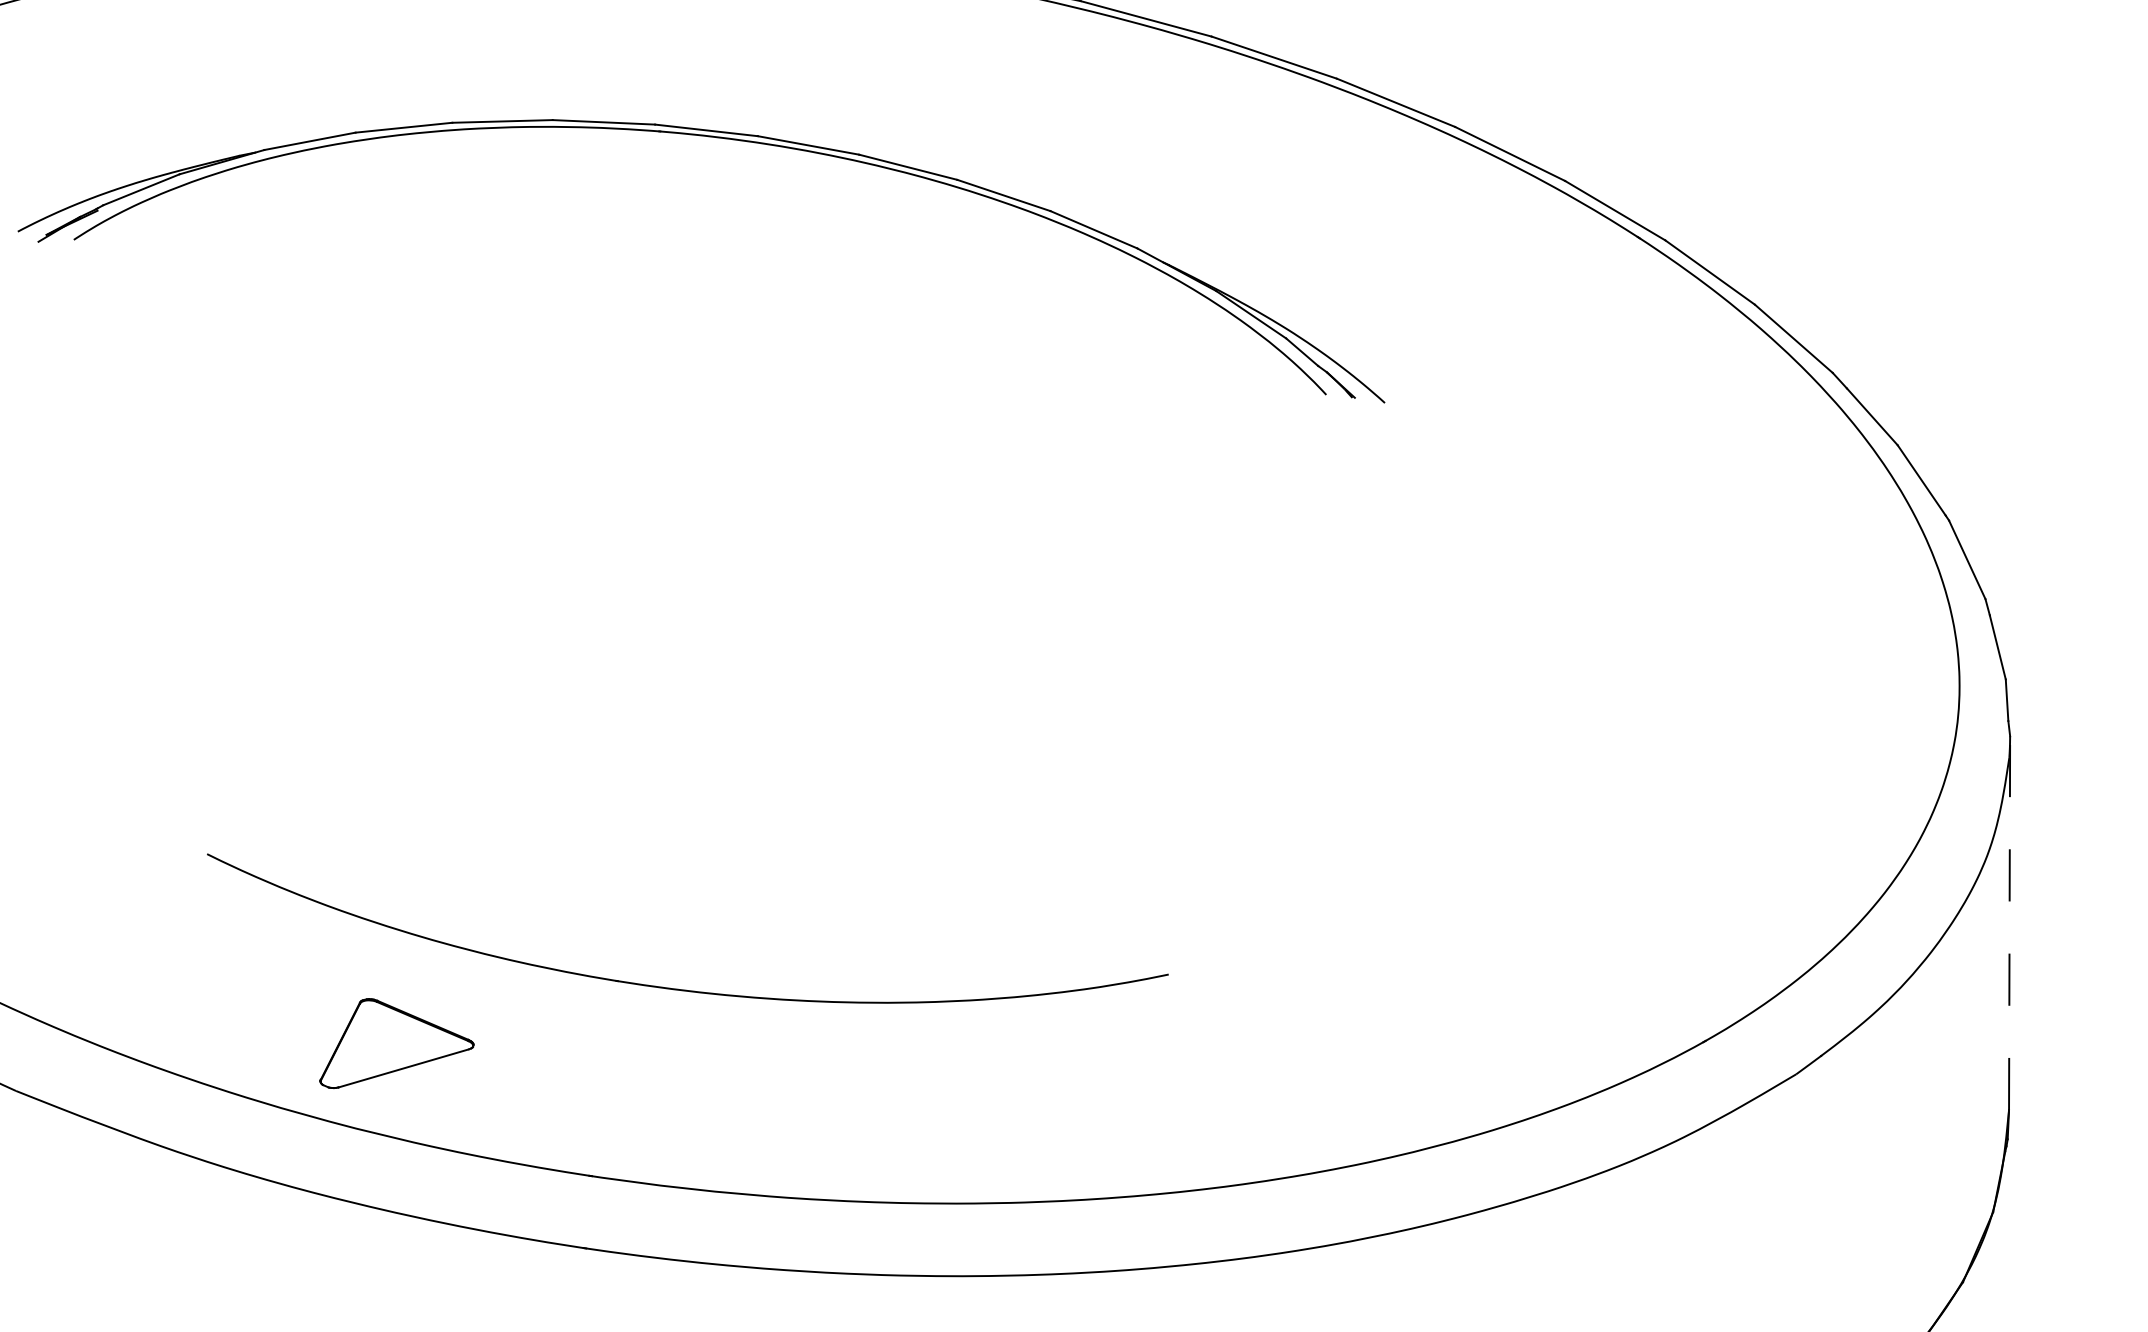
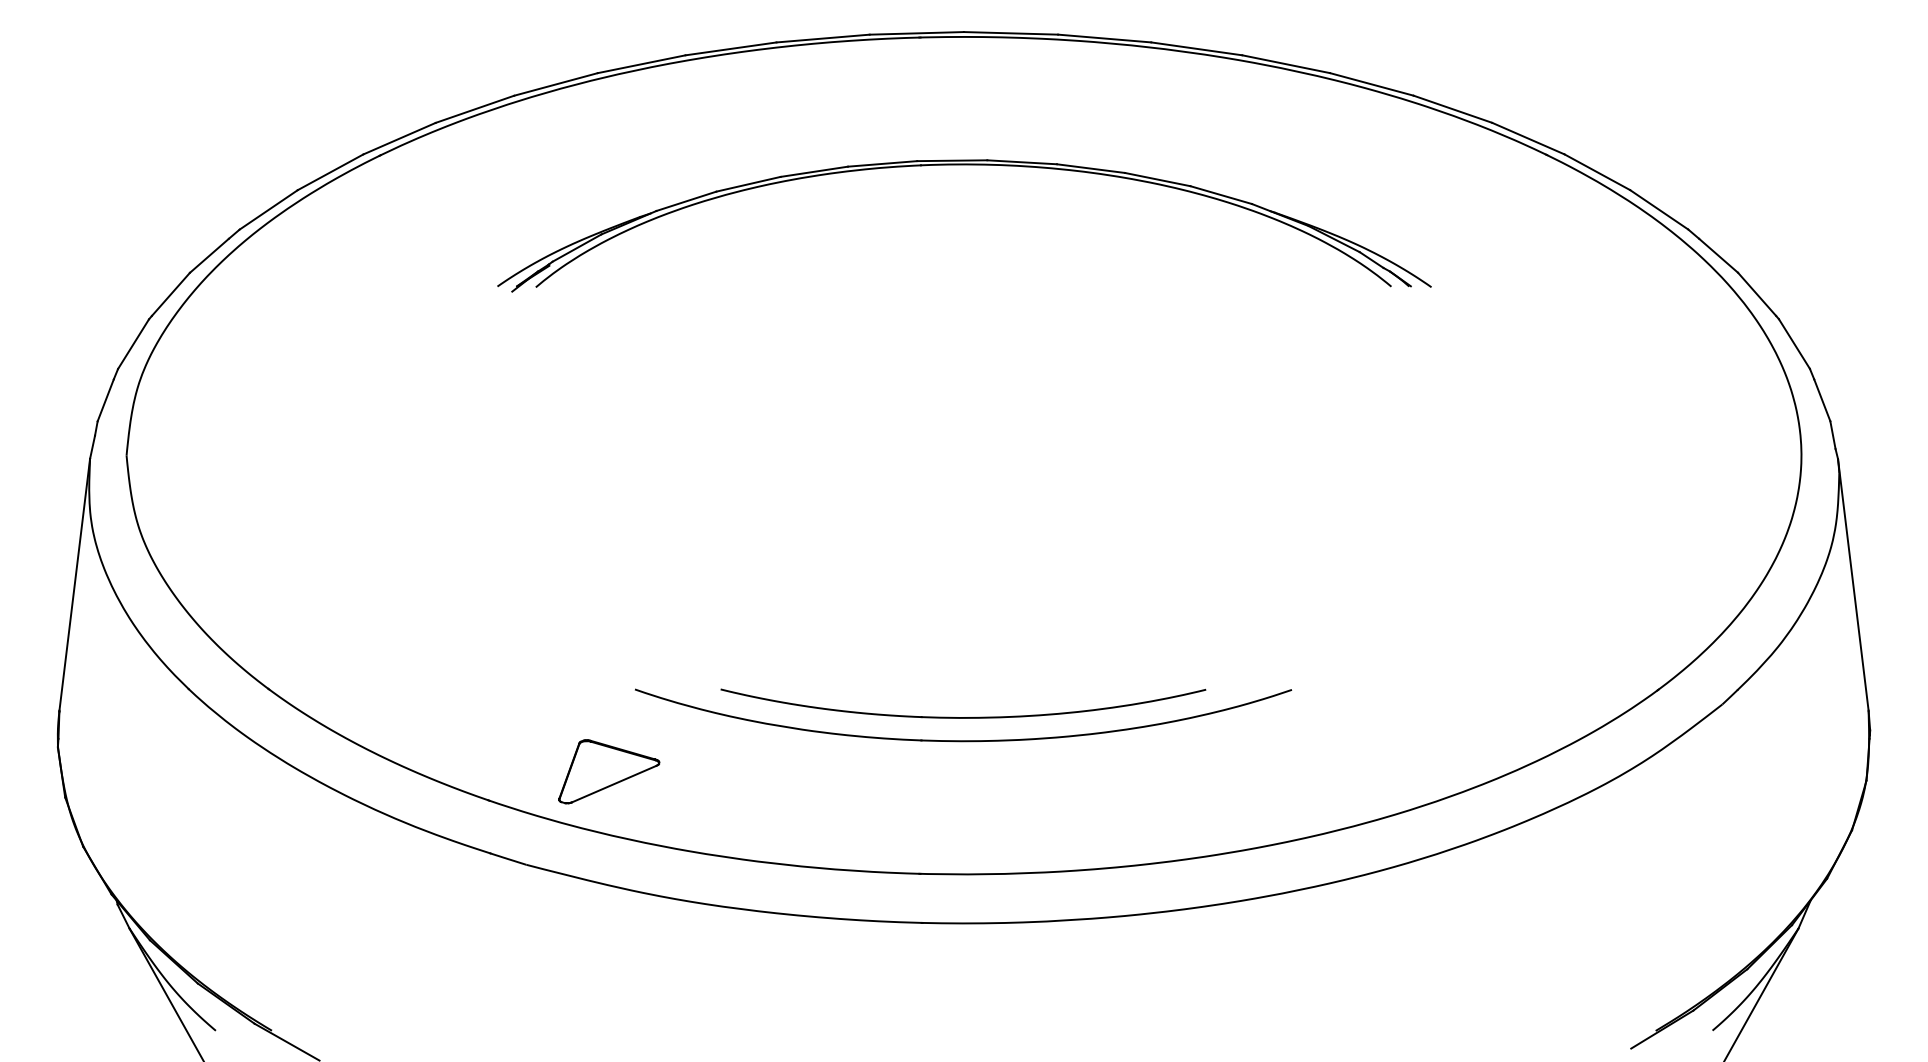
part: (723, 139) -> (964, 165), moved
line: (2009, 922) -> (1853, 584), dashed -> solid
part: (682, 955) -> (963, 717), added
part: (399, 1049) -> (609, 771), moved

